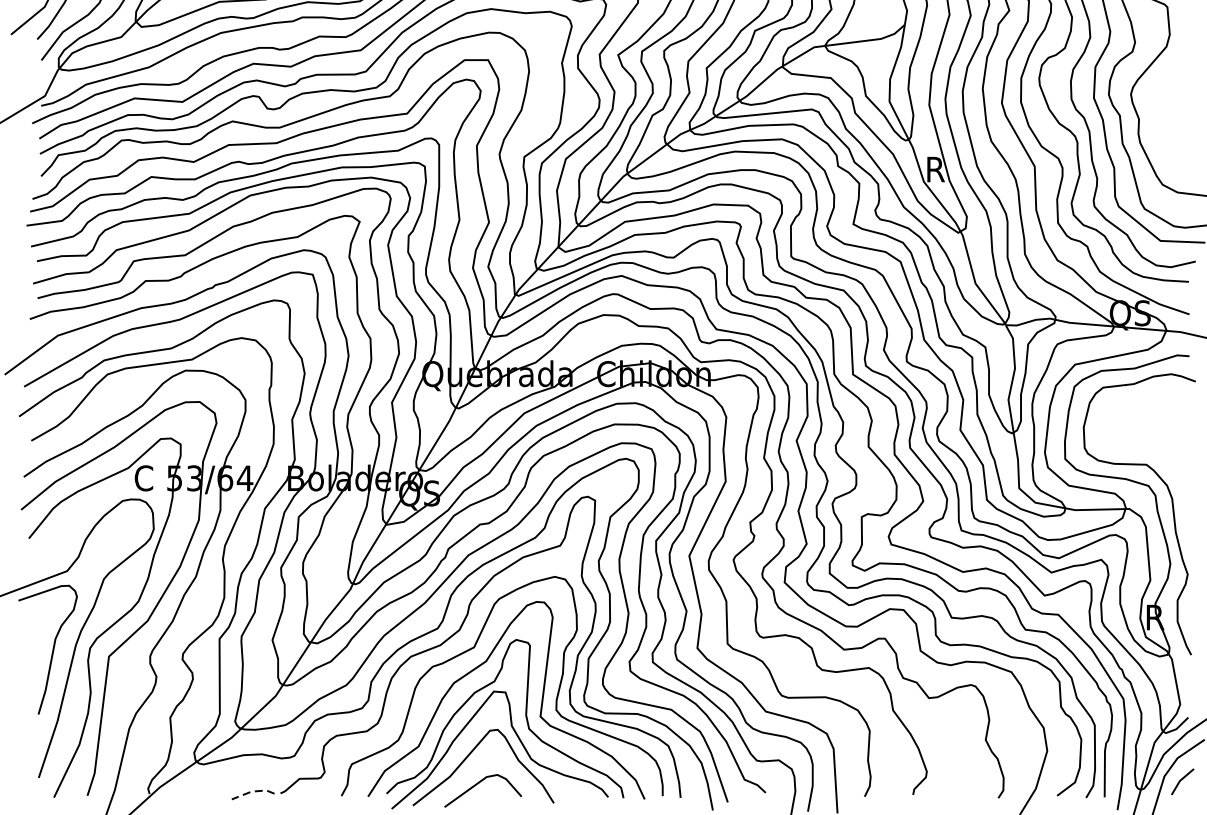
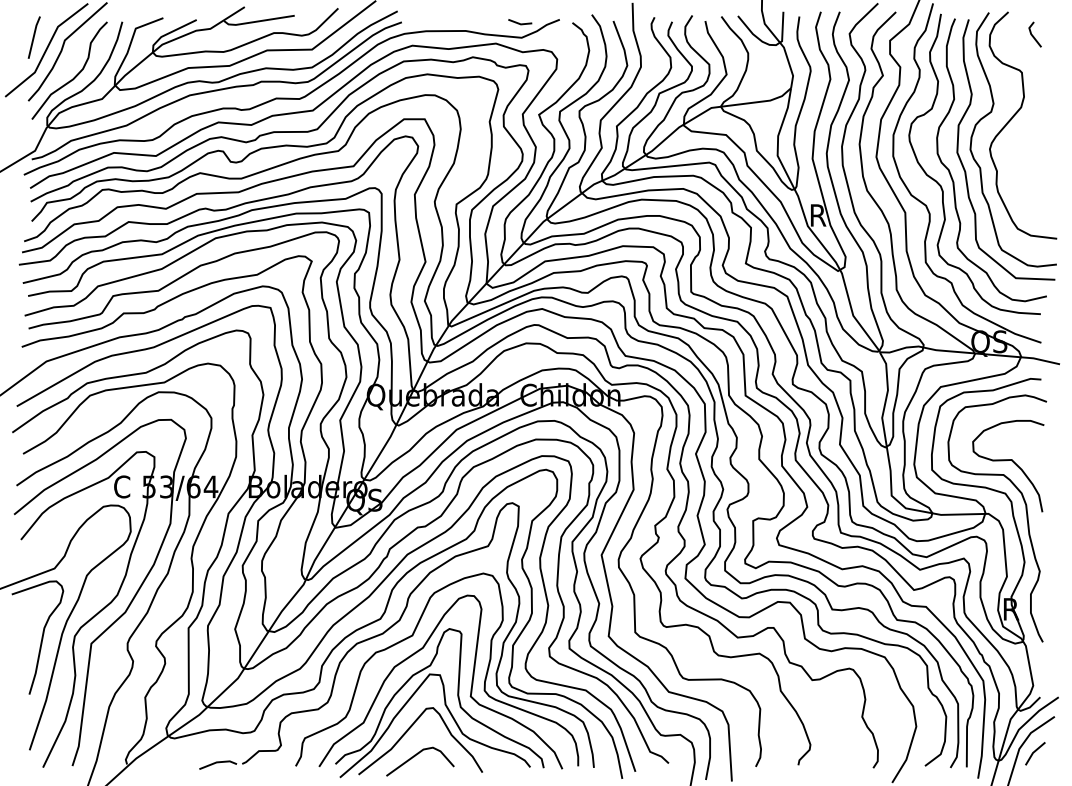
curve: (1156, 450) -> (1012, 462), added
line: (252, 791) -> (217, 762), dashed -> solid

